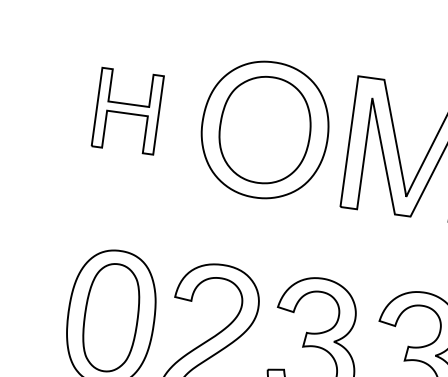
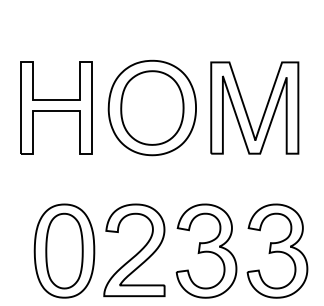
part: (127, 110) -> (56, 107), size x1.67

